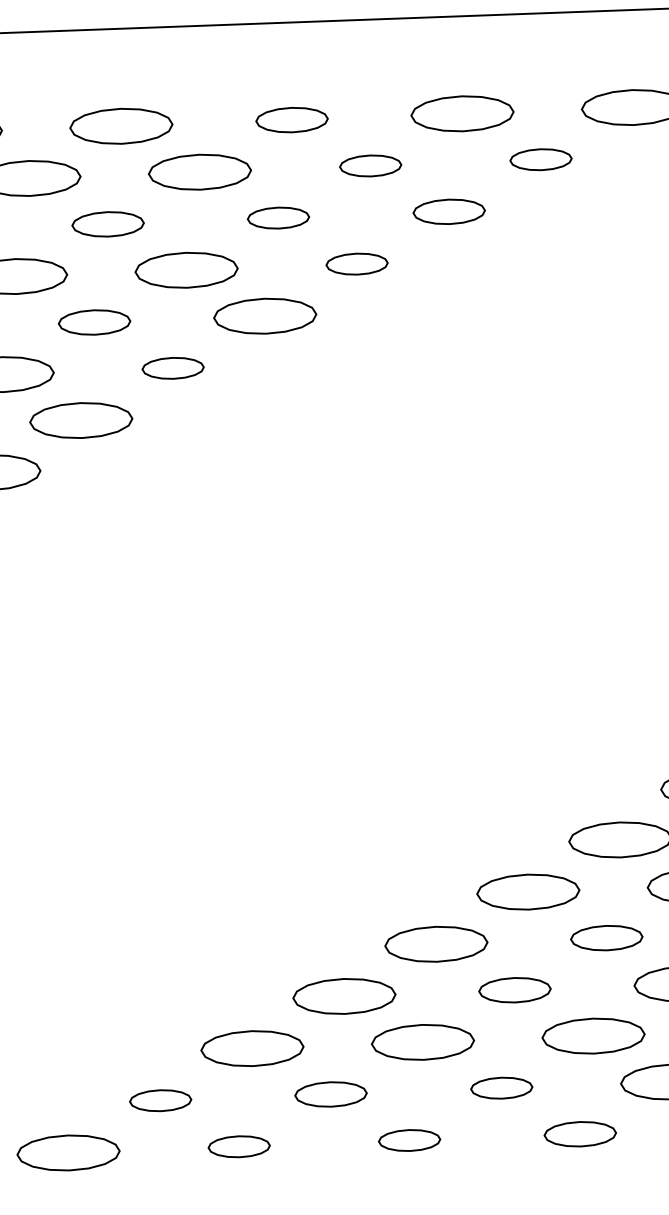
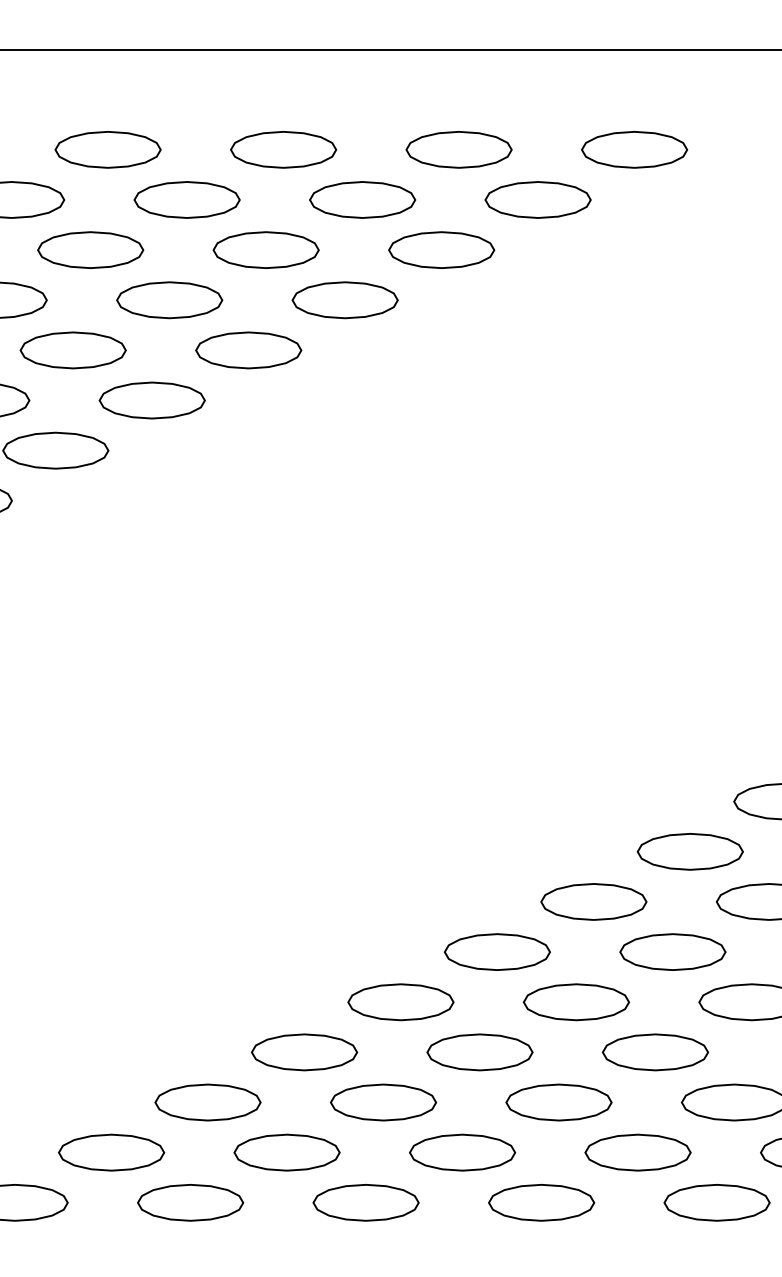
part: (291, 119) -> (283, 149), size x1.43
part: (540, 159) -> (537, 199), size x1.67
part: (370, 165) -> (362, 199), size x1.67
part: (448, 211) -> (441, 249), size x1.43
part: (277, 217) -> (265, 249), size x1.67
part: (107, 223) -> (90, 249), size x1.43
part: (356, 264) -> (344, 300), size x1.67
part: (93, 322) -> (72, 350), size x1.43
part: (172, 368) -> (151, 400), size x1.67
part: (606, 938) -> (575, 1002), size x1.43
part: (514, 990) -> (479, 1052), size x1.43
part: (501, 1088) -> (462, 1152), size x1.67
part: (330, 1094) -> (286, 1152), size x1.43
part: (160, 1100) -> (111, 1152), size x1.67
part: (580, 1133) -> (541, 1202), size x1.43
part: (409, 1140) -> (365, 1202), size x1.67
part: (238, 1146) -> (190, 1202), size x1.67

